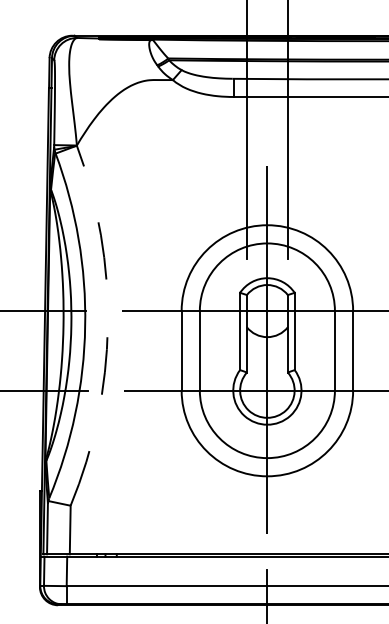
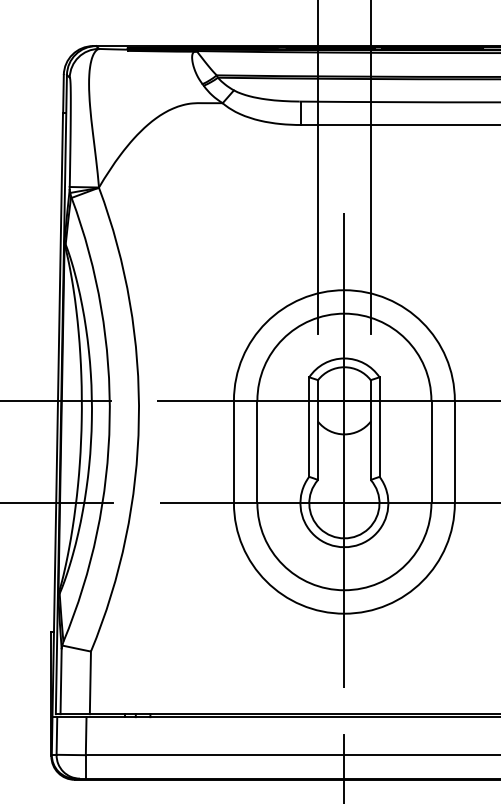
arc: (107, 326) -> (138, 420), dashed -> solid

